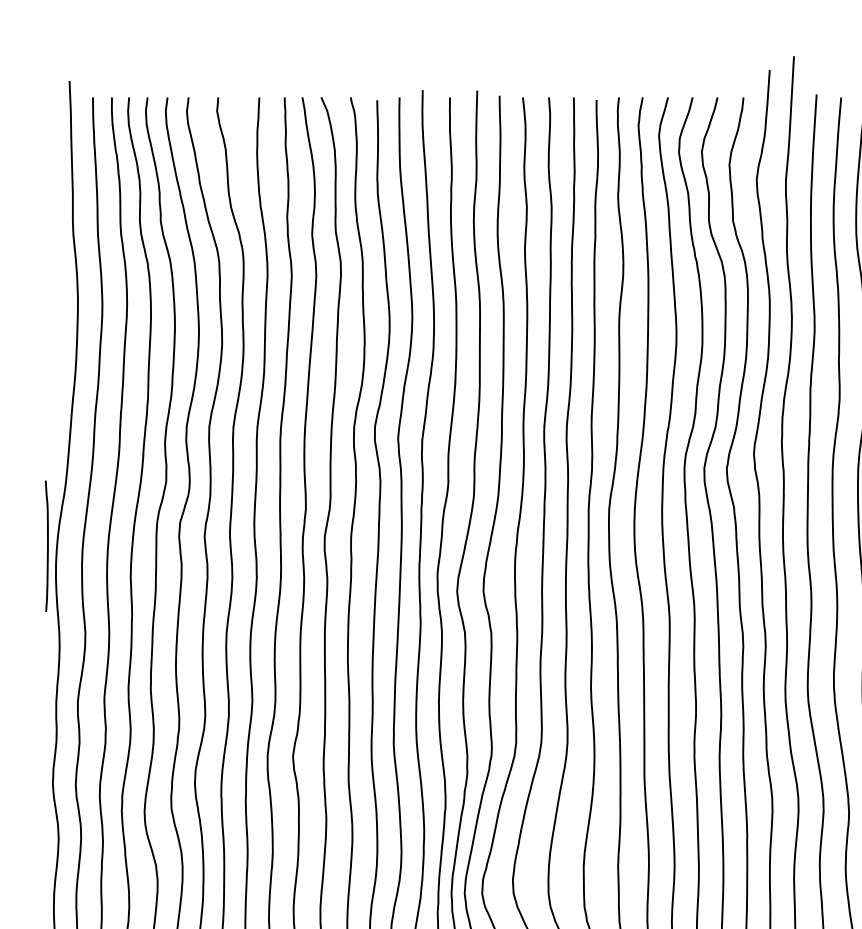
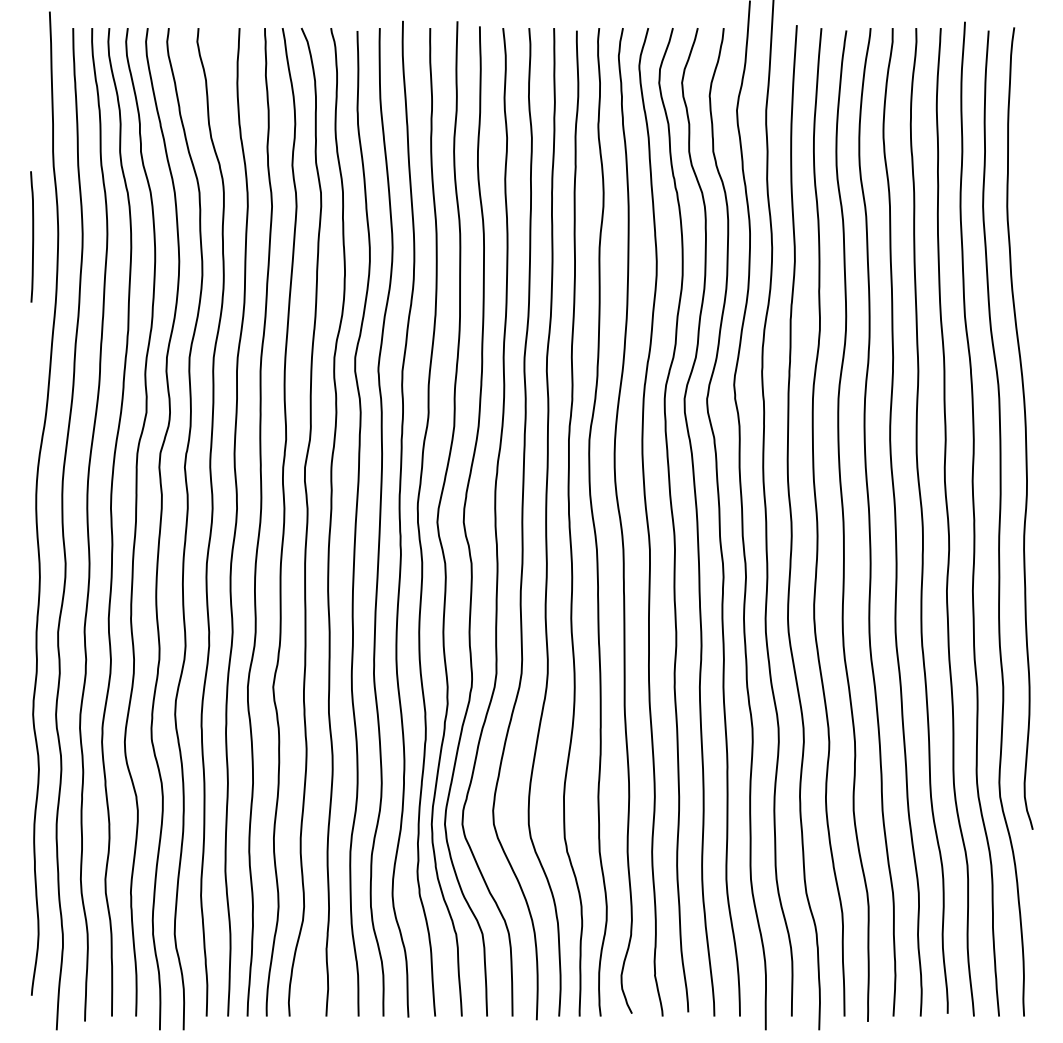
curve: (47, 545) -> (32, 236), moved

